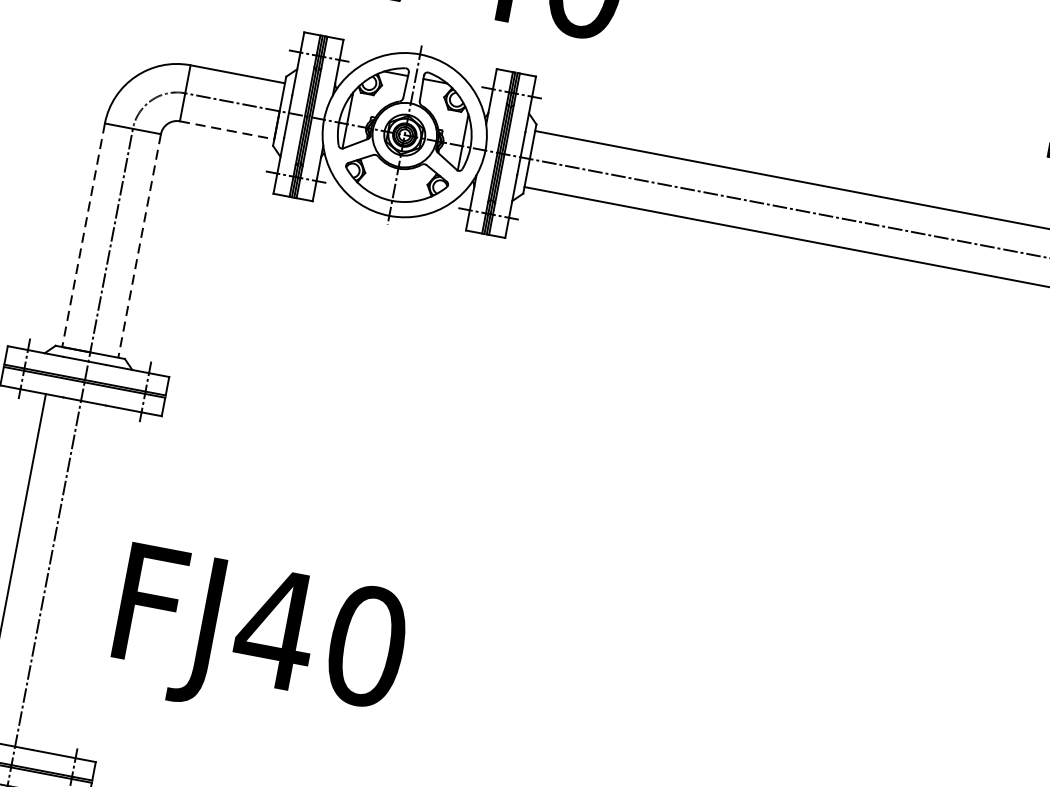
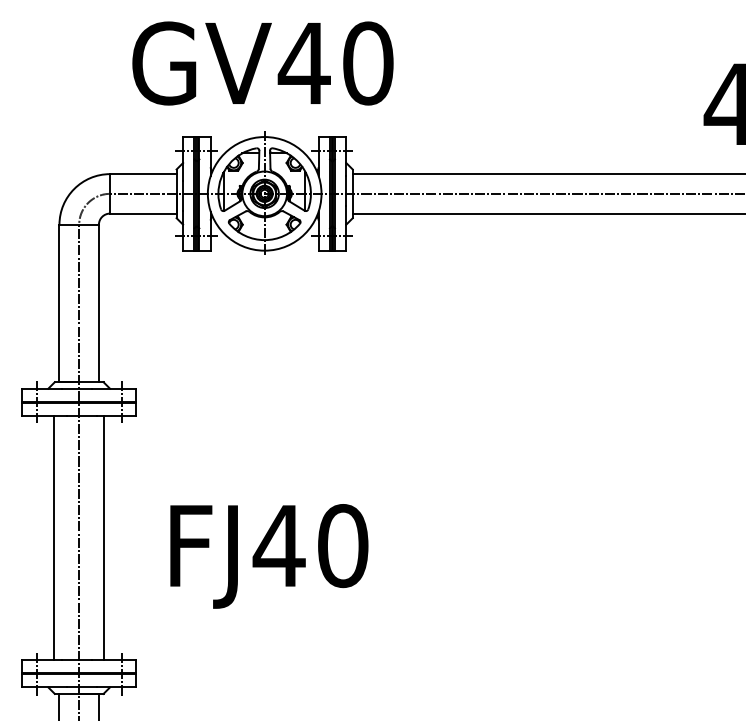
line: (227, 130) -> (143, 213), dashed -> solid
line: (83, 235) -> (59, 303), dashed -> solid
line: (139, 245) -> (98, 303), dashed -> solid
line: (82, 579) -> (103, 537), added
text: (259, 641) -> (269, 556), moved

